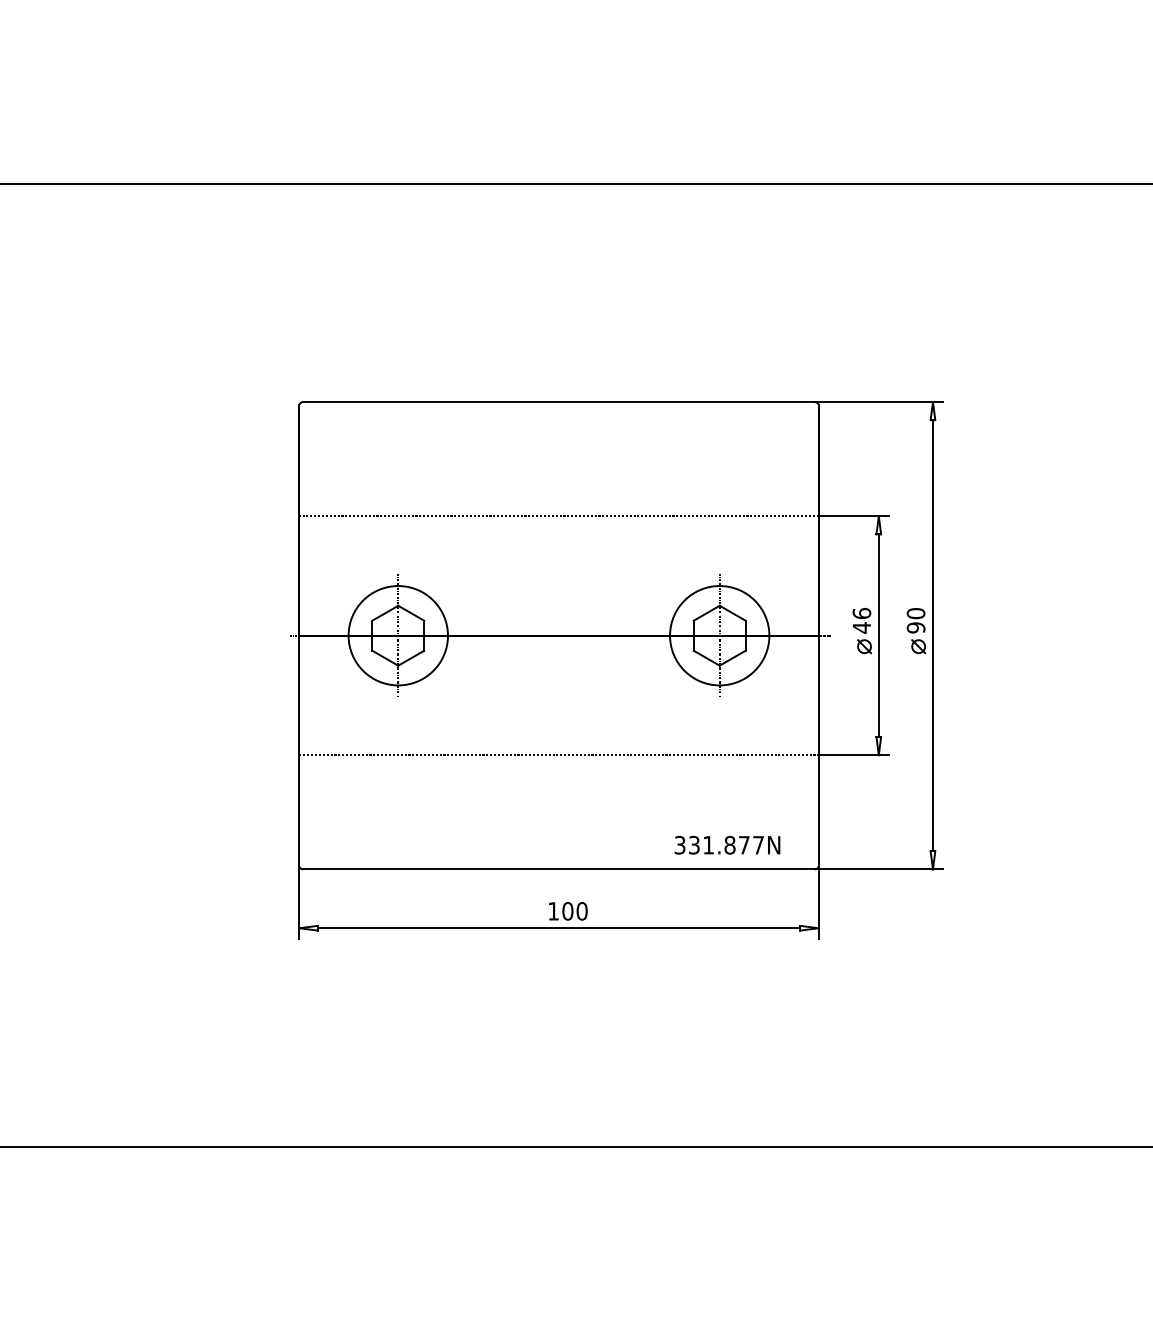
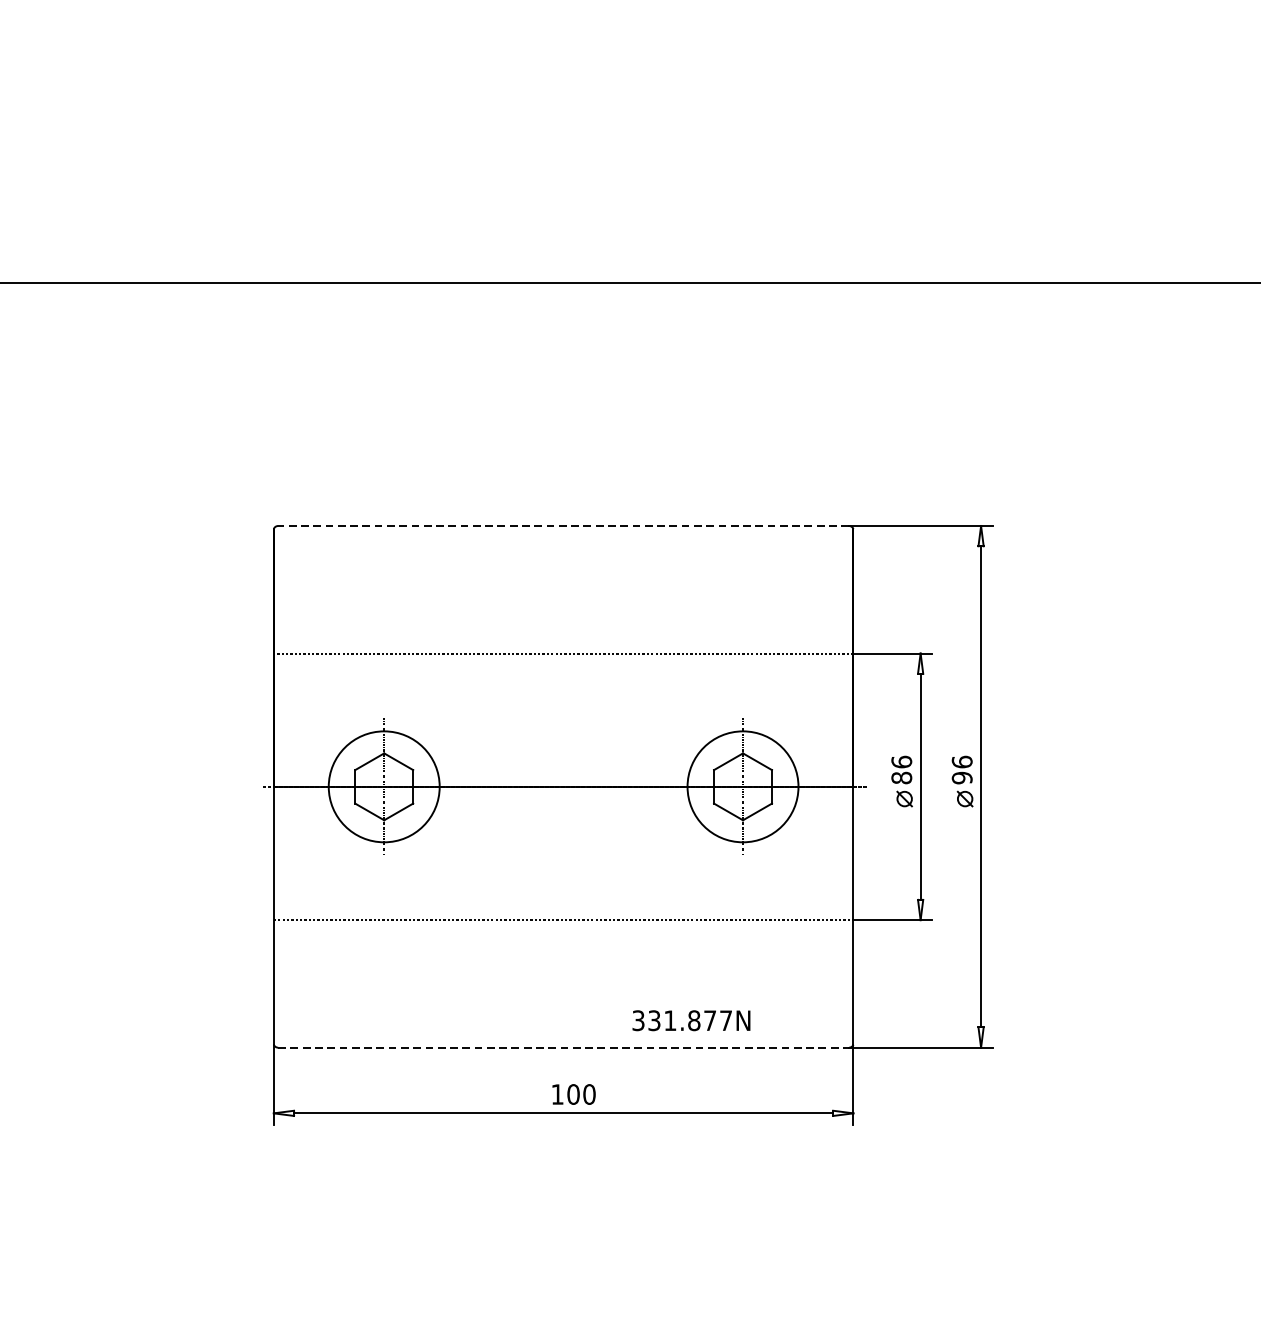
line: (559, 402) -> (564, 526), solid -> dashed
text: (915, 613) -> (961, 762), 90 -> 96
text: (861, 627) -> (901, 777), 46 -> 86
text: (727, 844) -> (691, 1019), moved
line: (559, 869) -> (564, 1047), solid -> dashed

